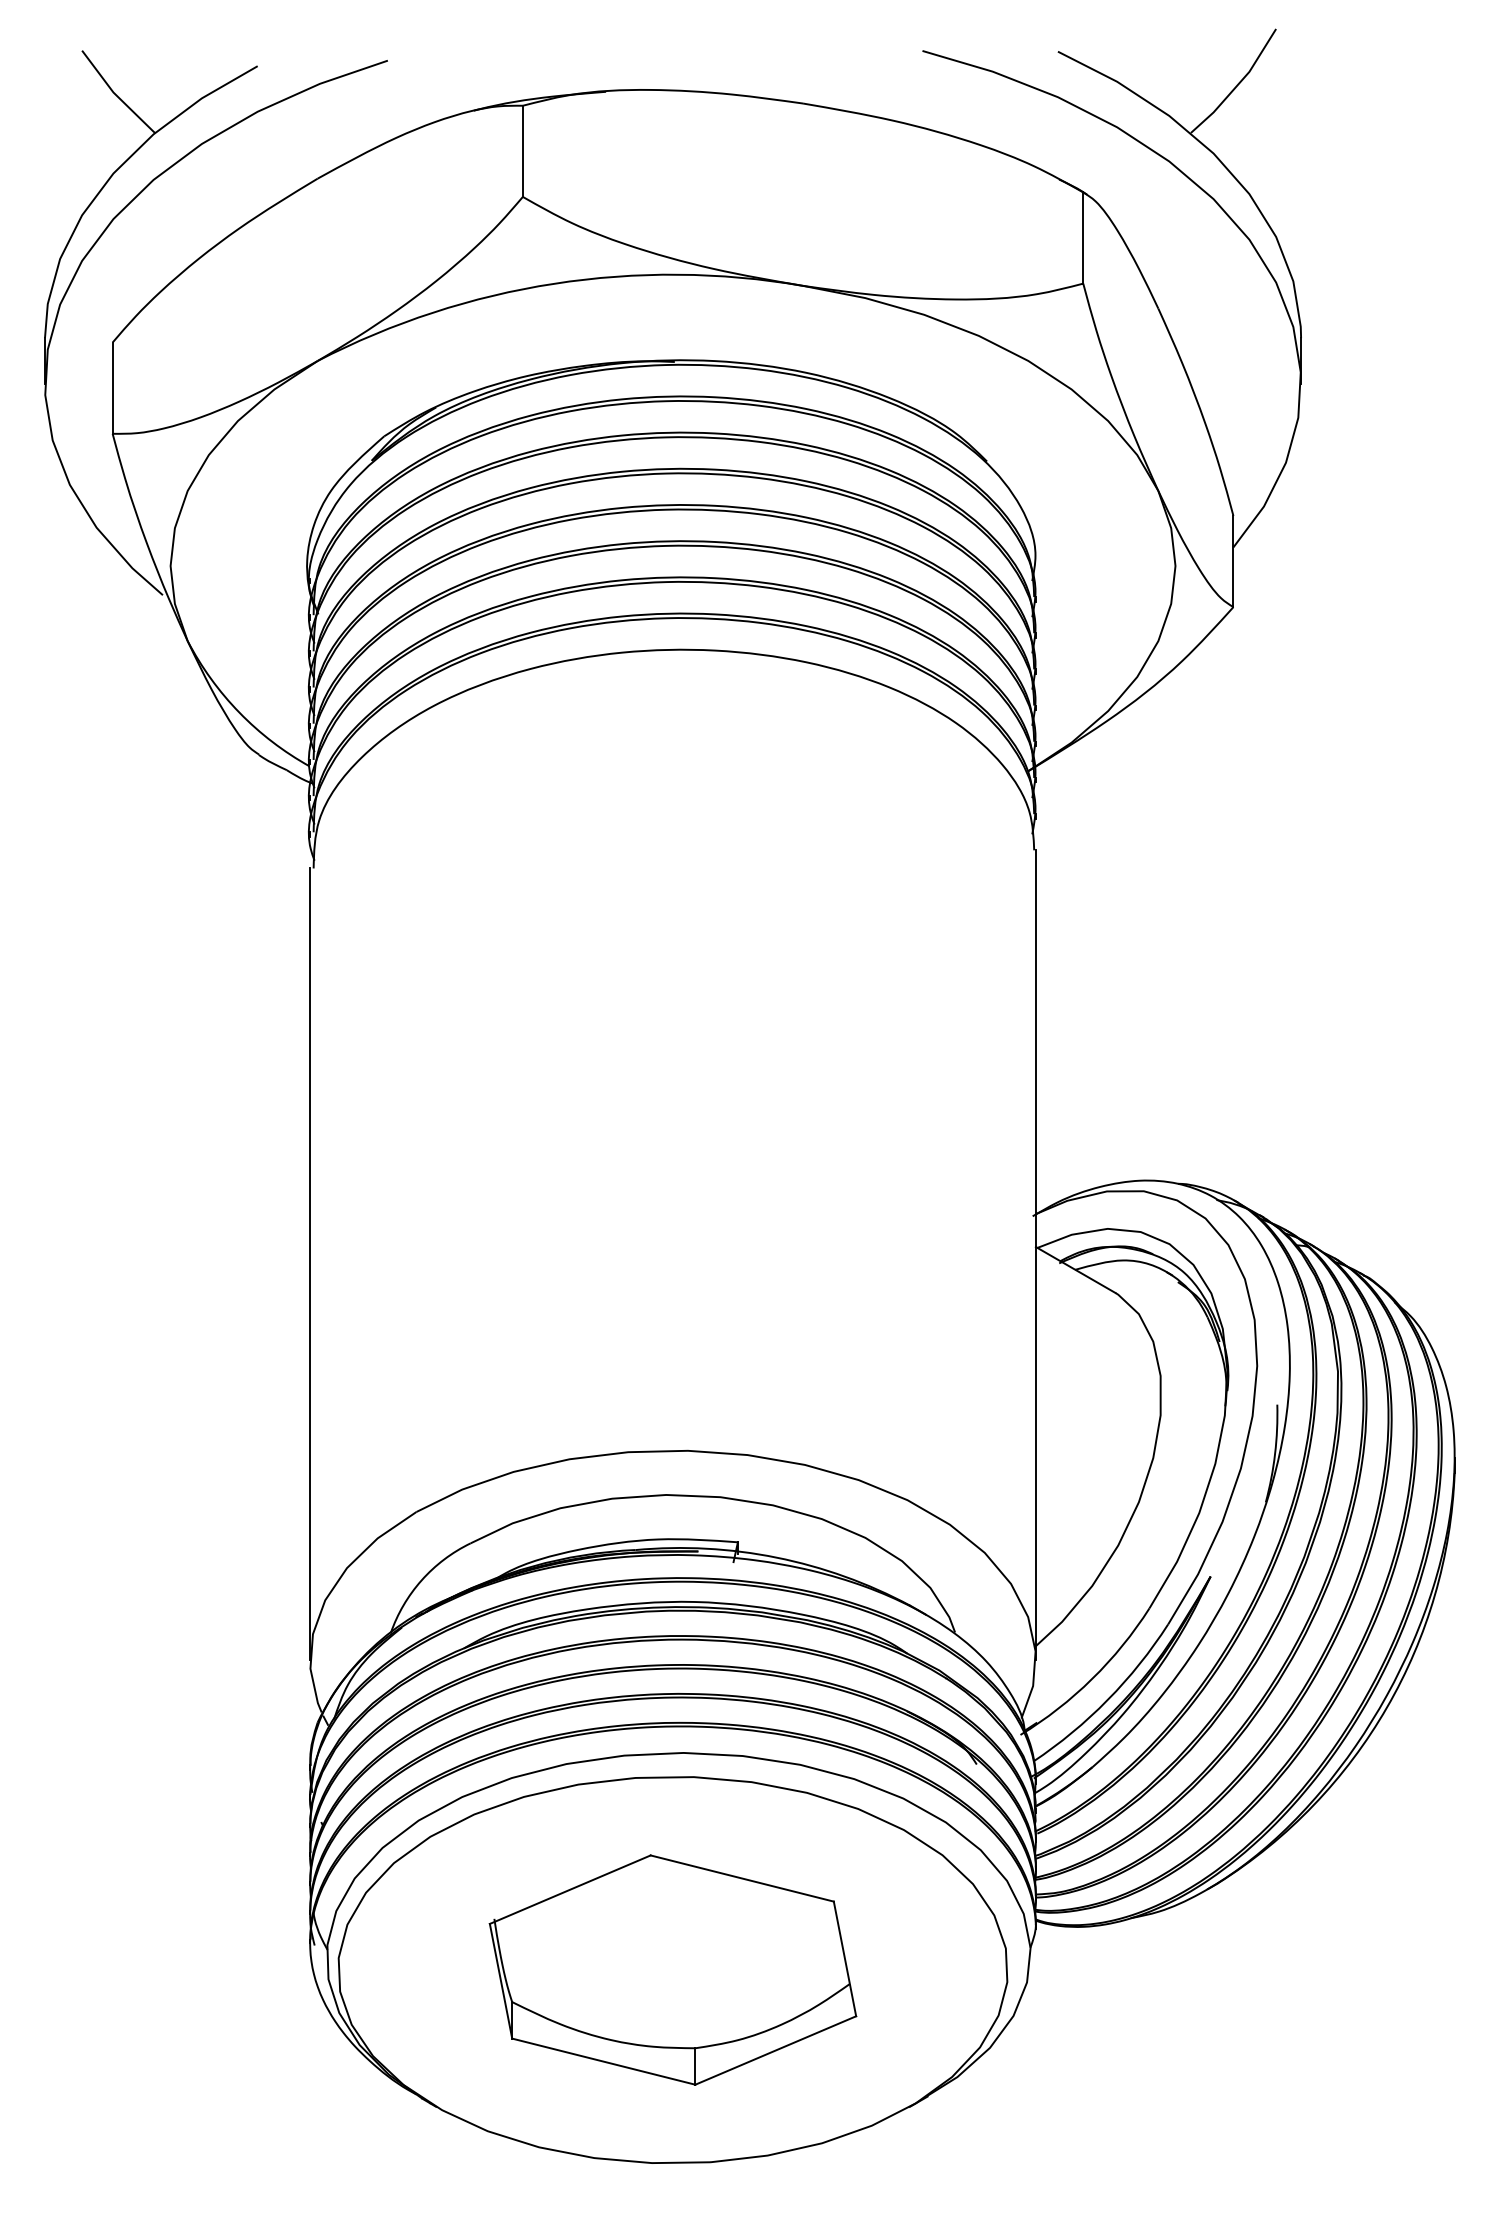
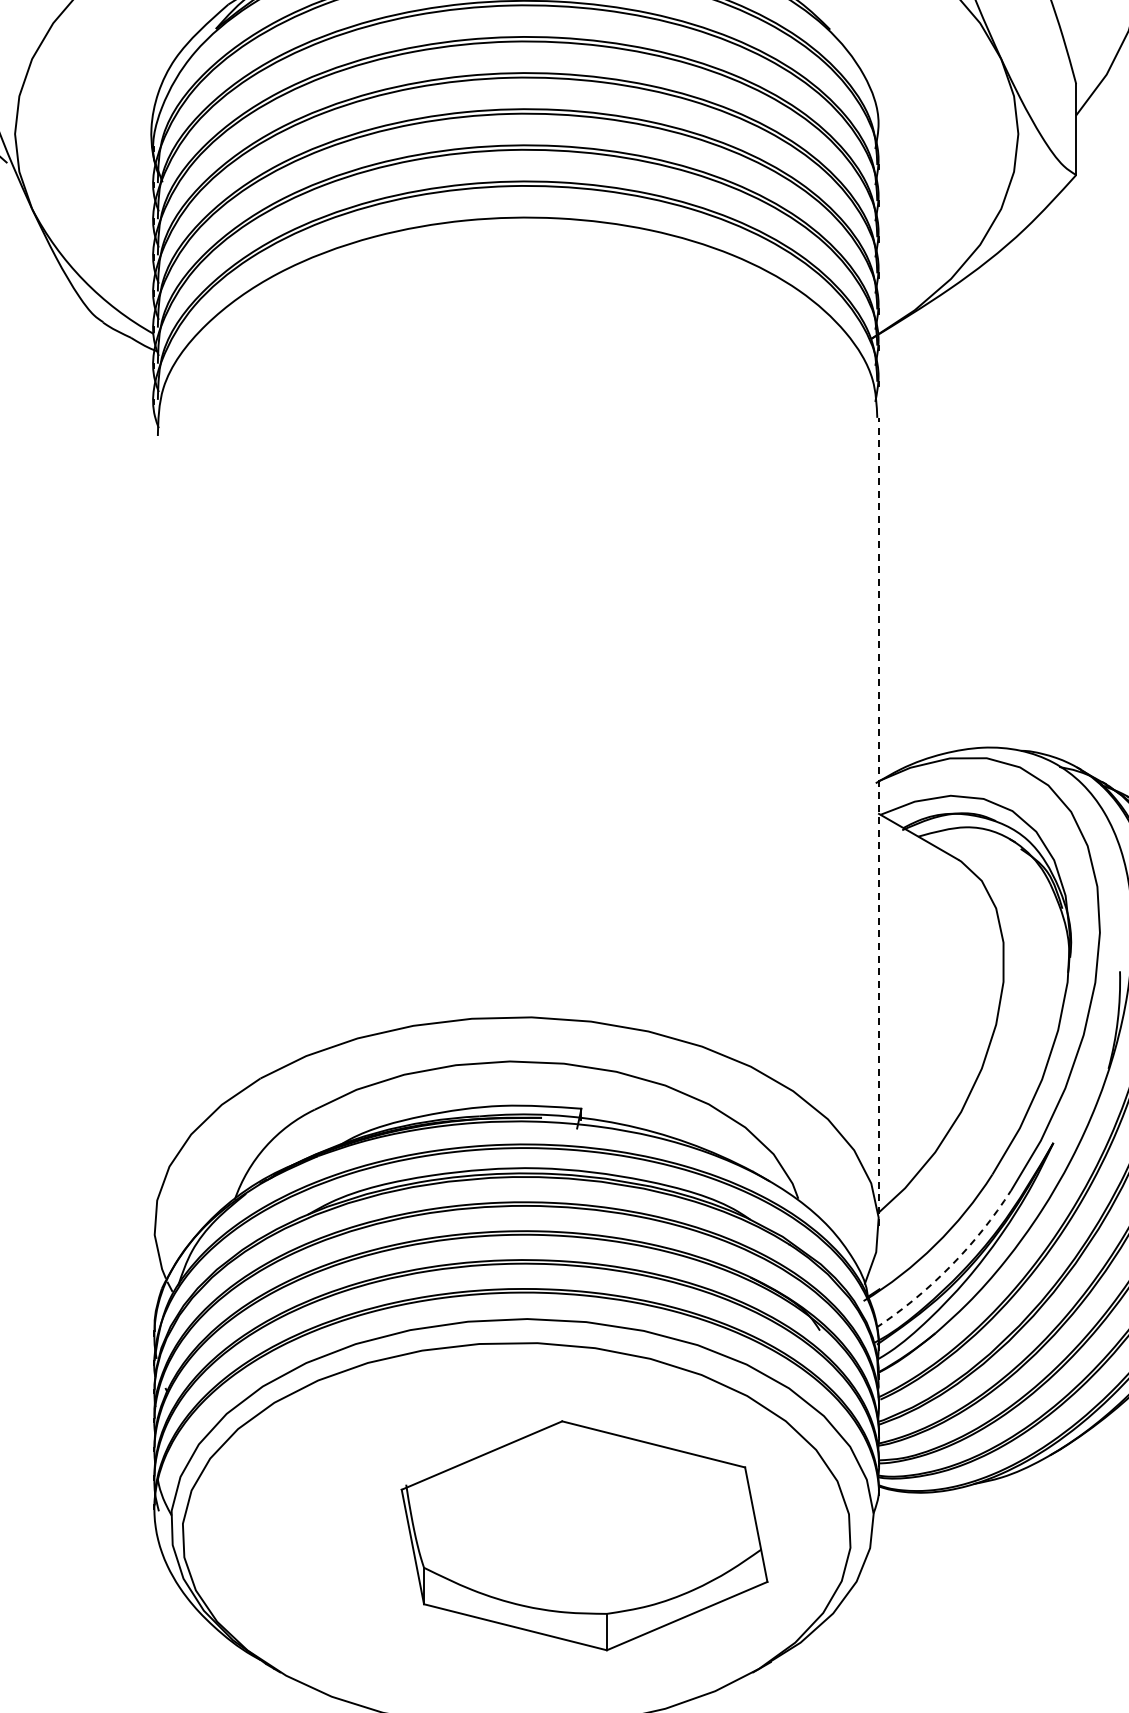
line: (1035, 1255) -> (878, 822), solid -> dashed
line: (310, 1264) -> (154, 831), removed
arc: (1107, 1699) -> (950, 1265), solid -> dashed
part: (672, 1969) -> (584, 1535), moved

